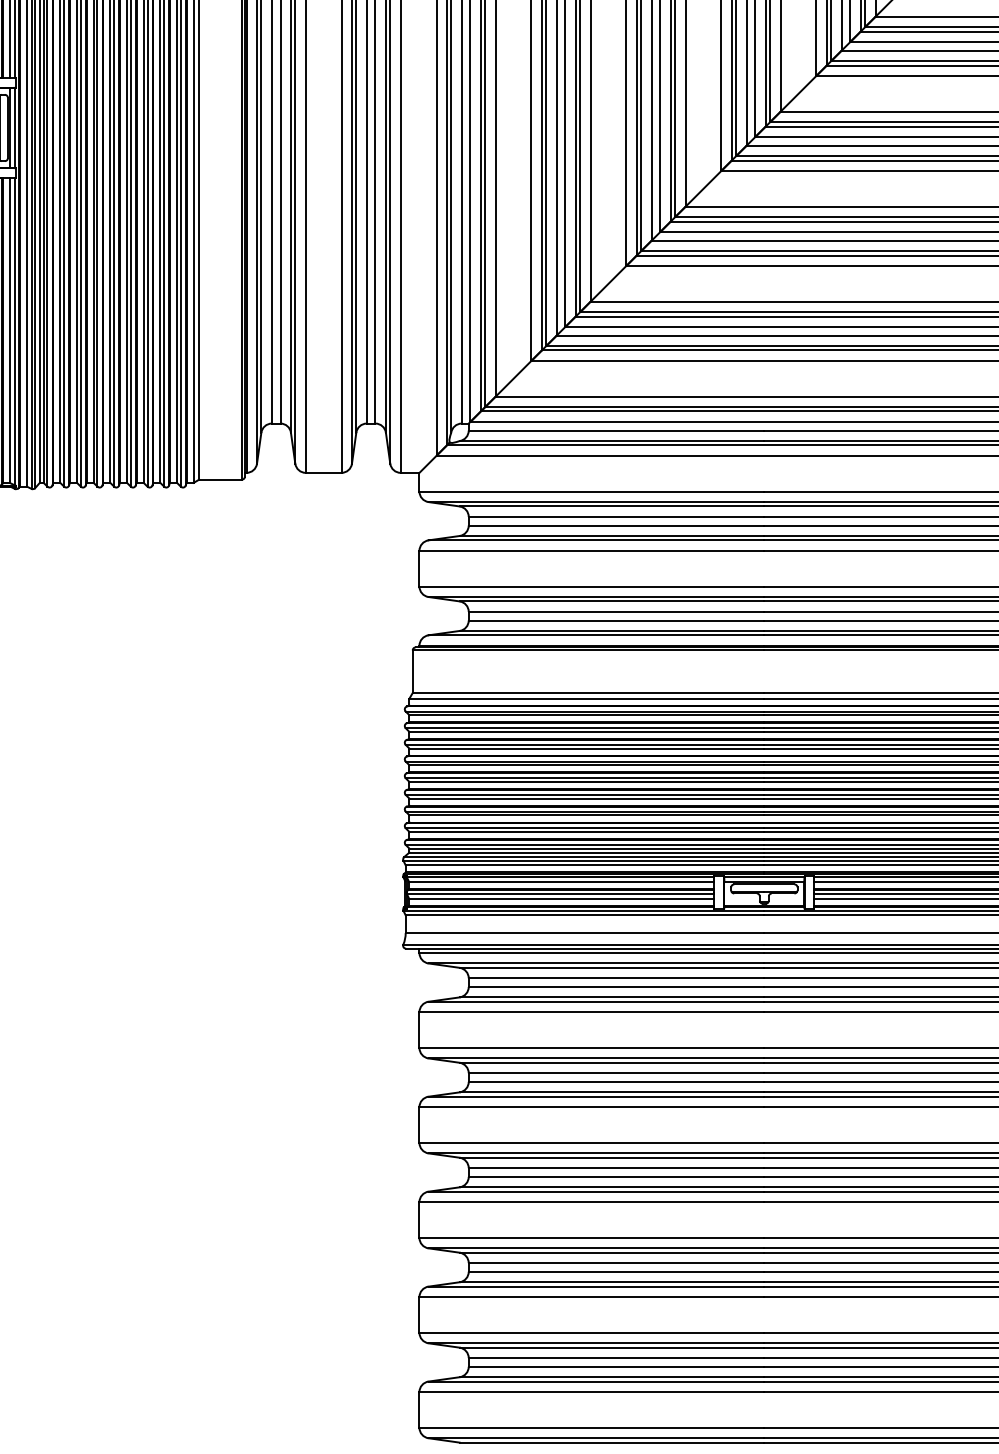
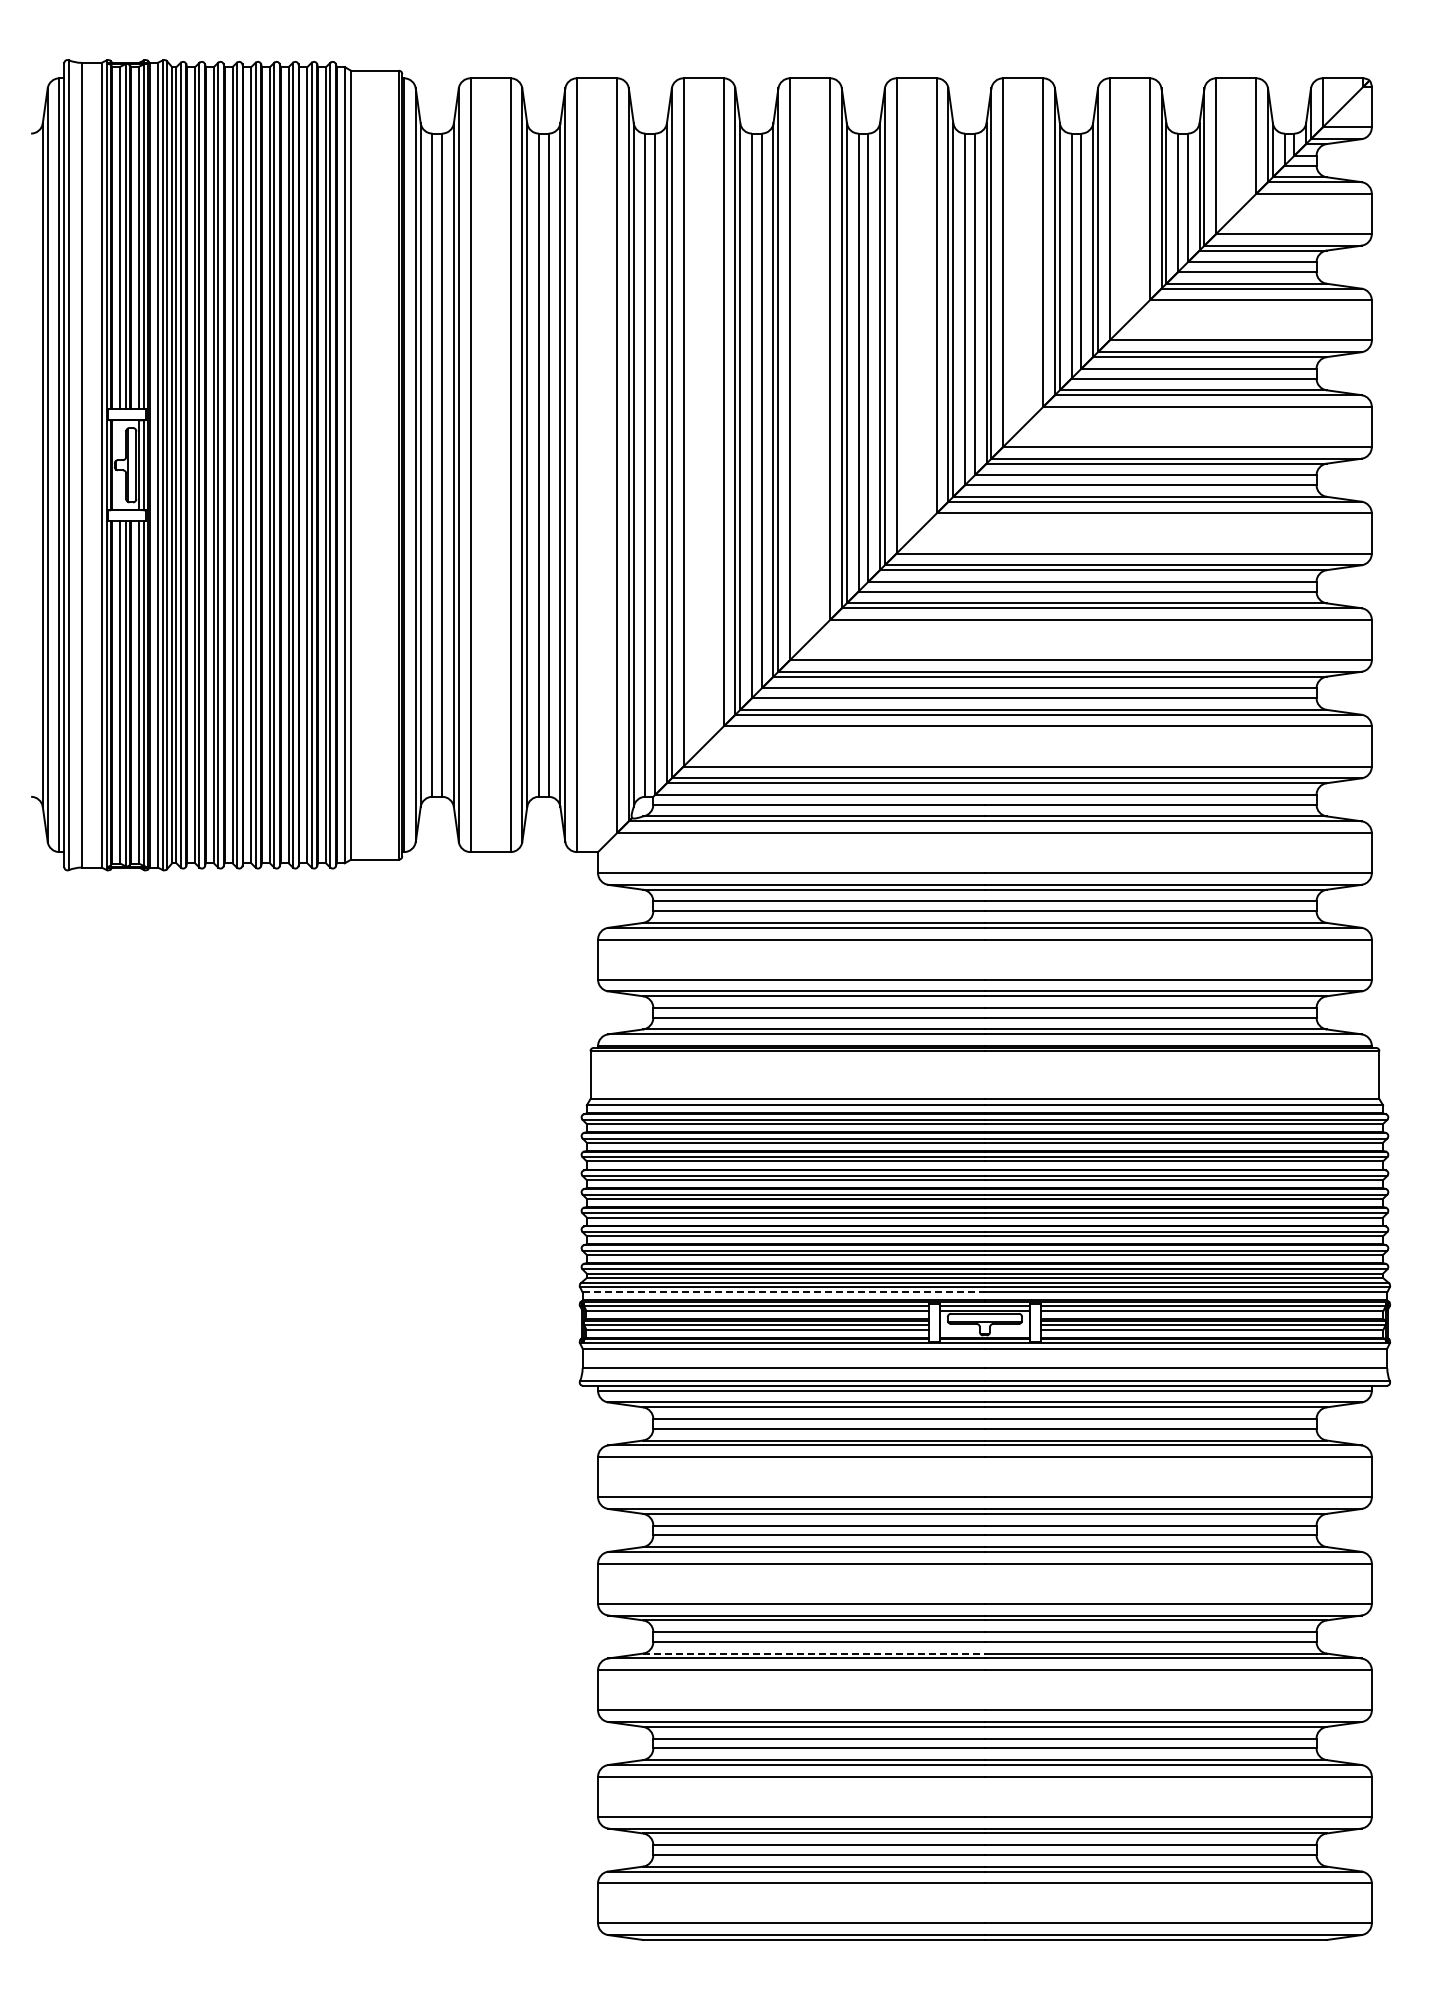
line: (585, 865) -> (784, 1292), solid -> dashed
line: (612, 1187) -> (814, 1653), solid -> dashed

